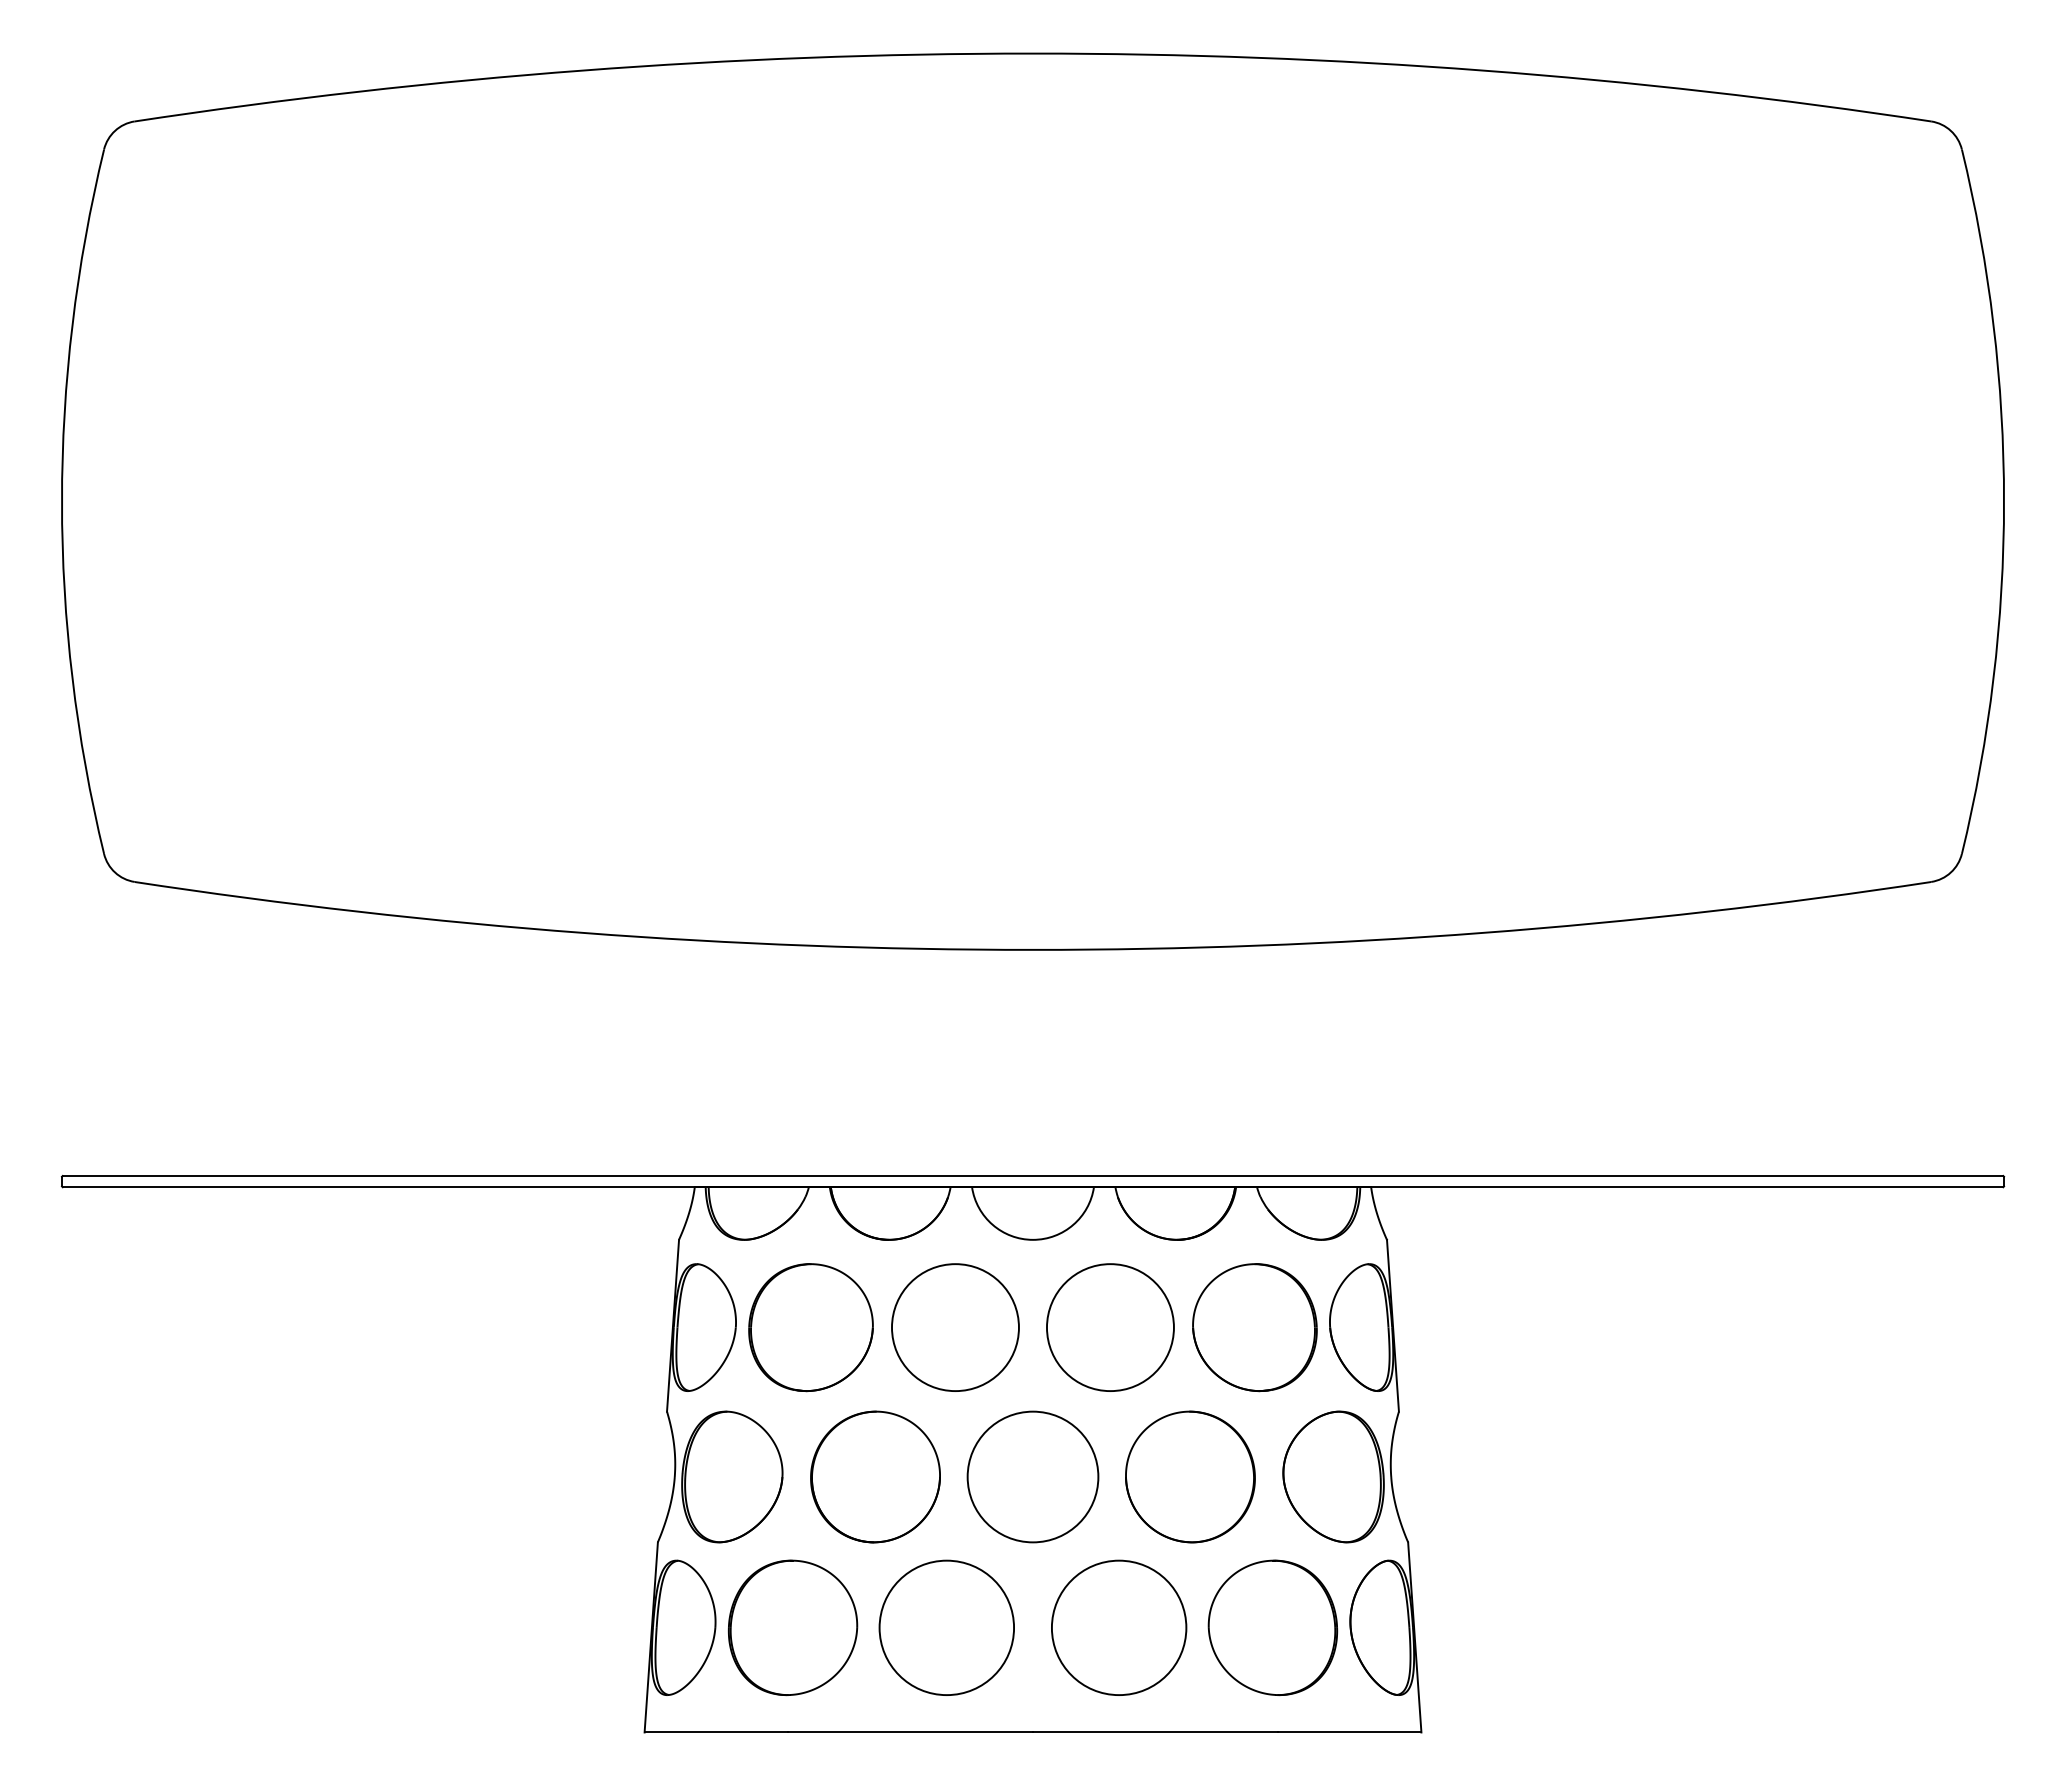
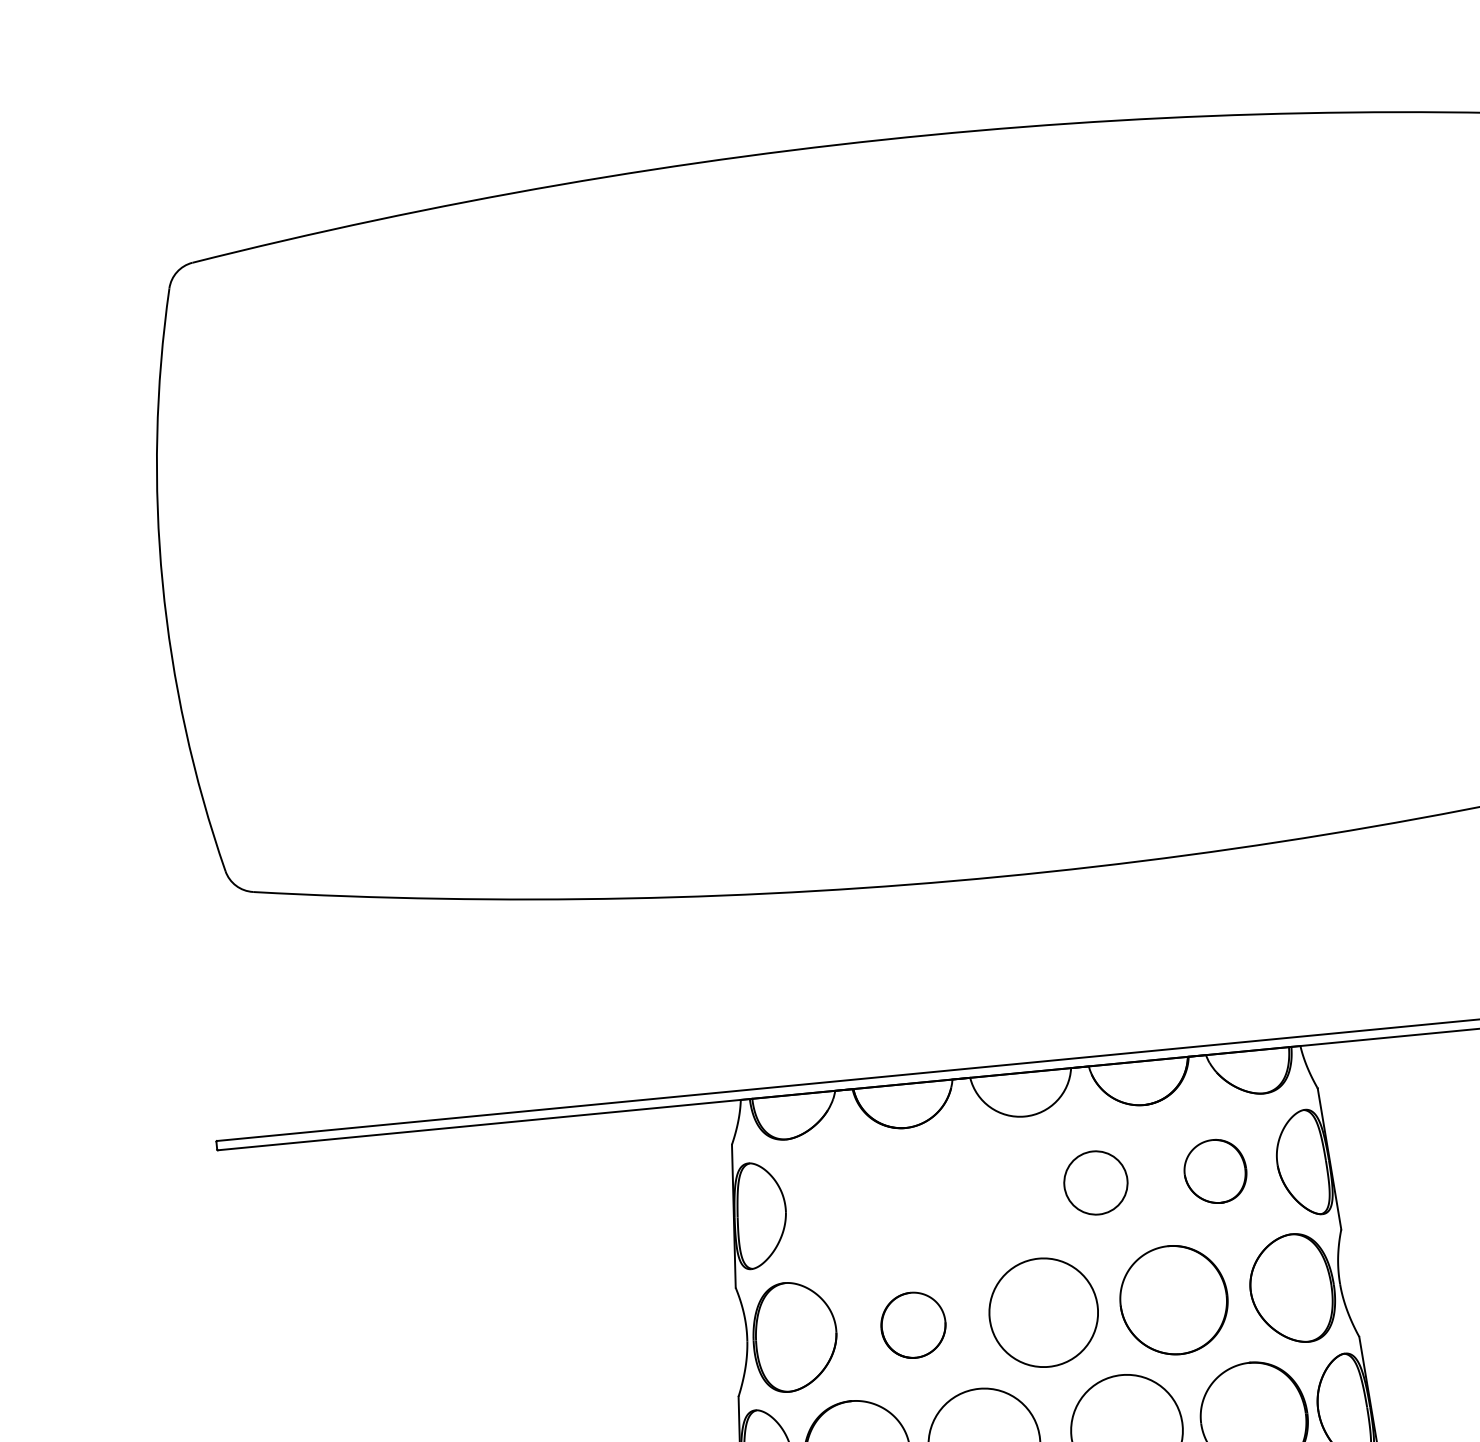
part: (810, 1327) -> (847, 1206), removed
circle: (955, 1327) -> (967, 1195), removed
circle: (1109, 1327) -> (1095, 1182), size x0.6
part: (1254, 1327) -> (1215, 1171), size x0.6
part: (875, 1476) -> (913, 1324), size x0.6

